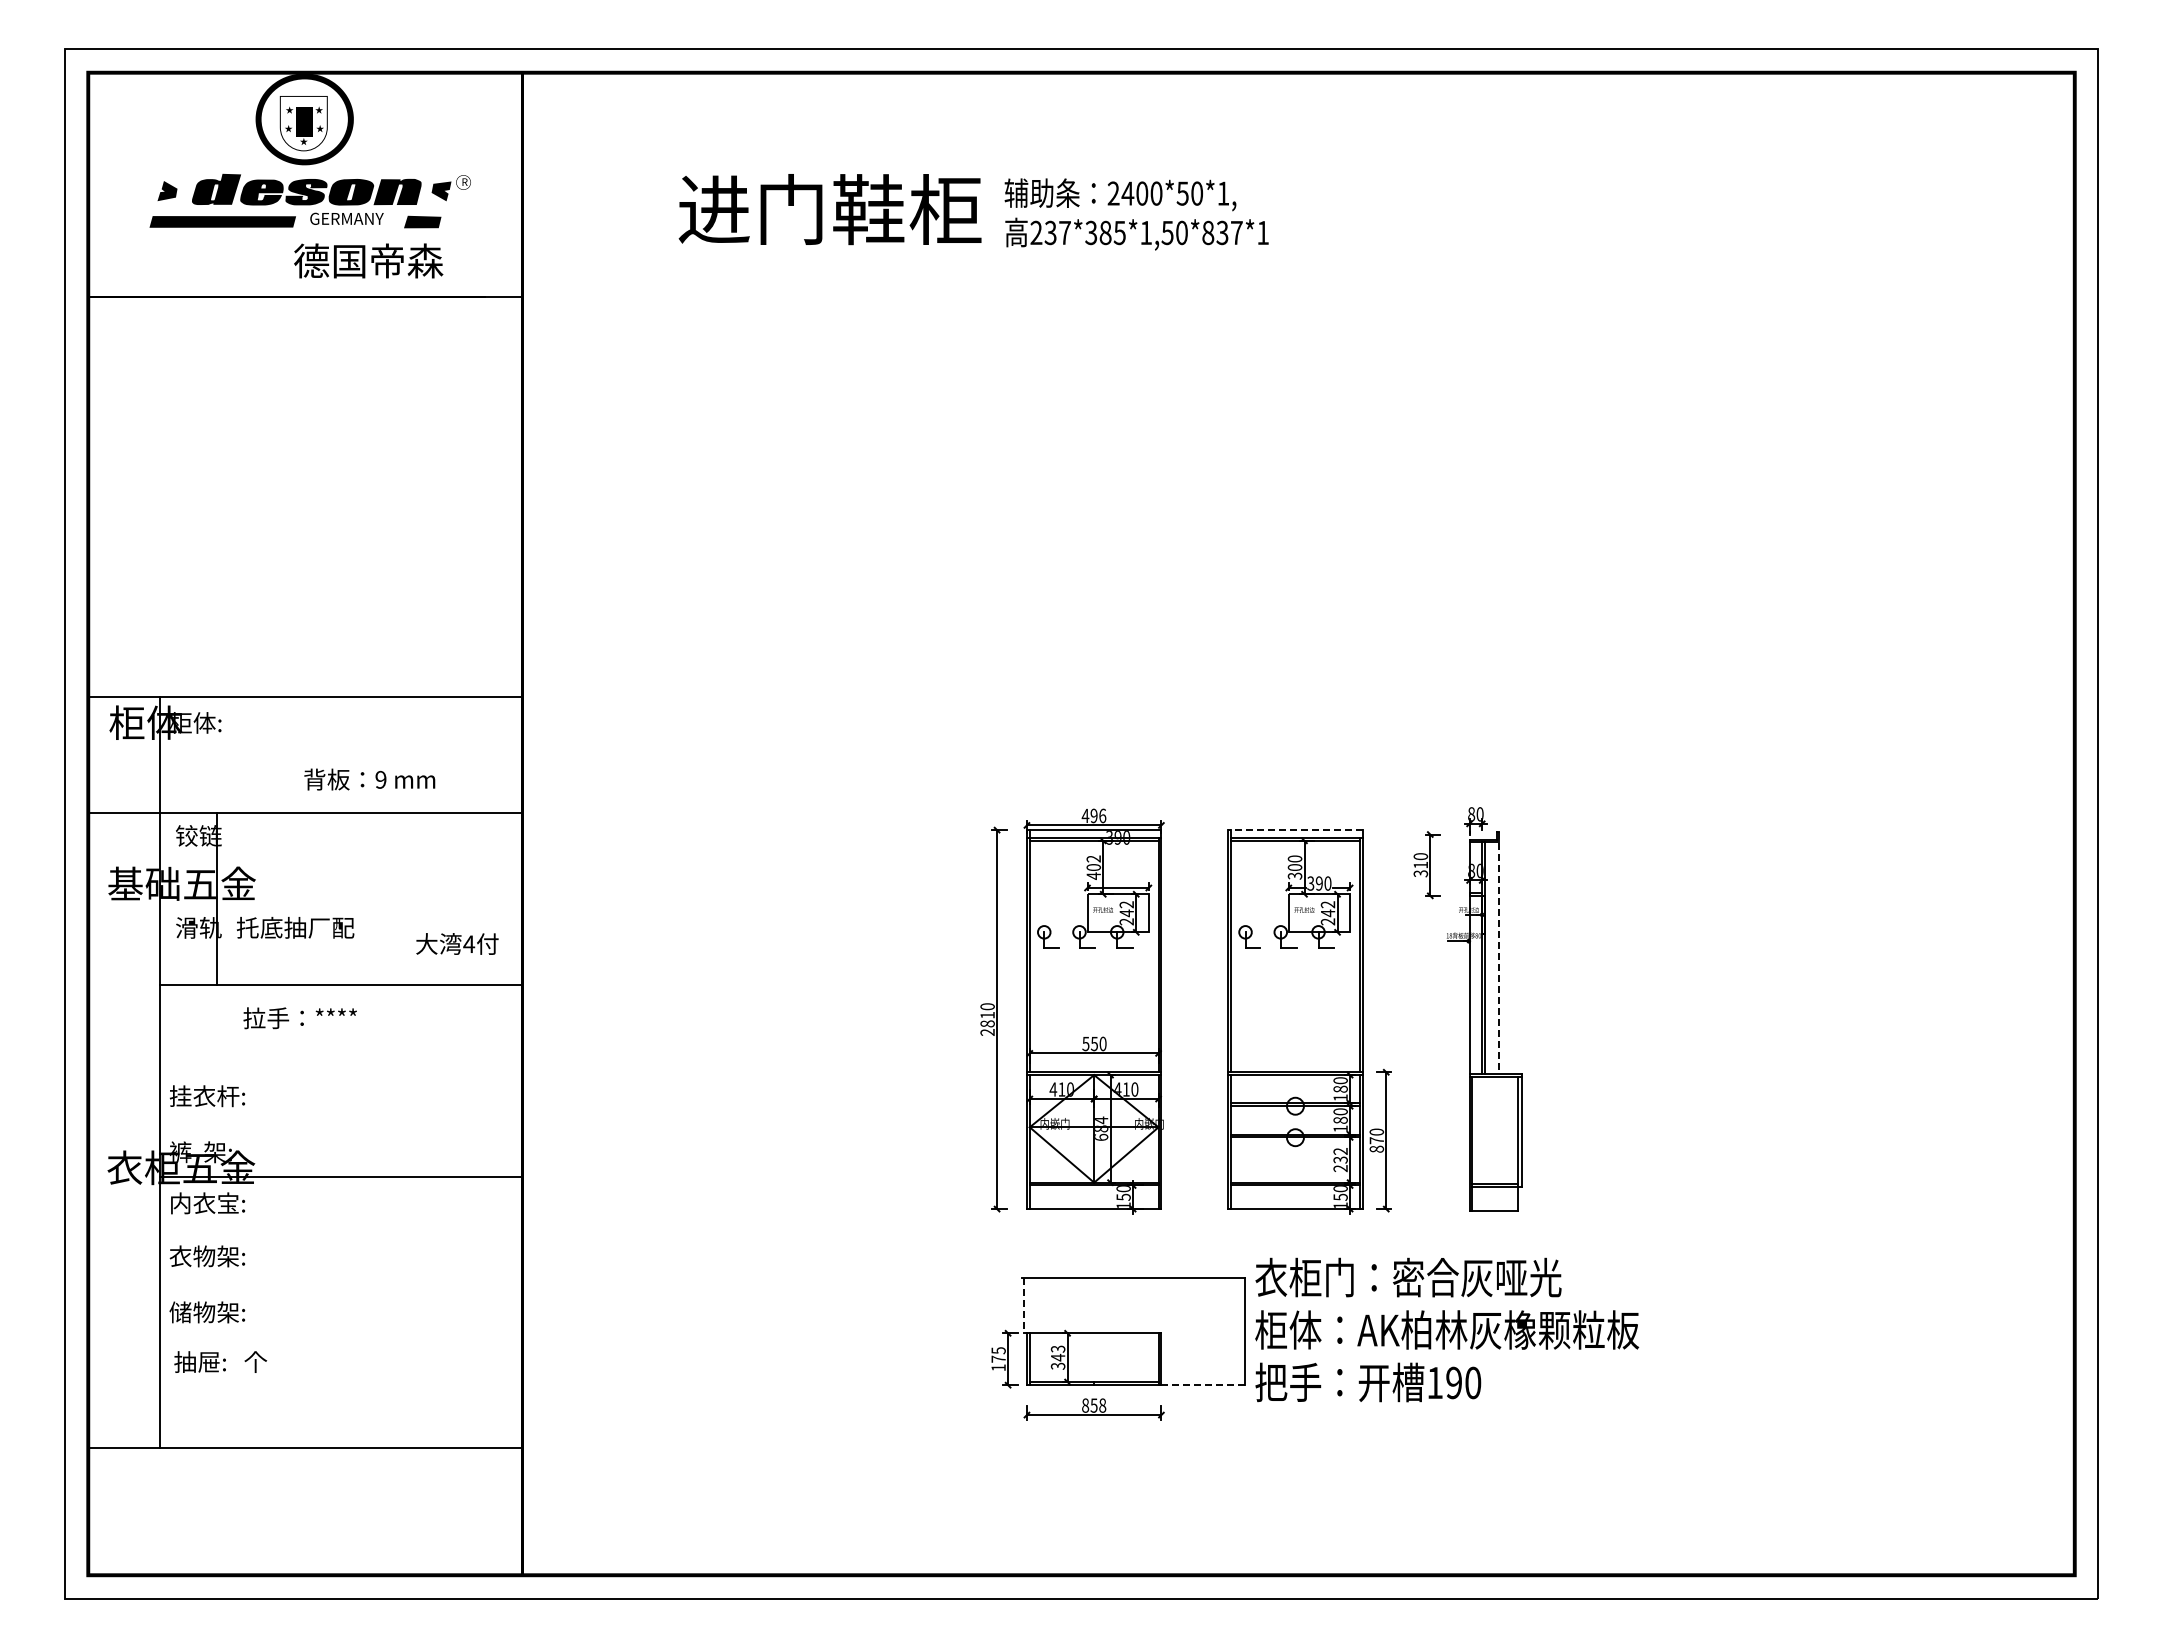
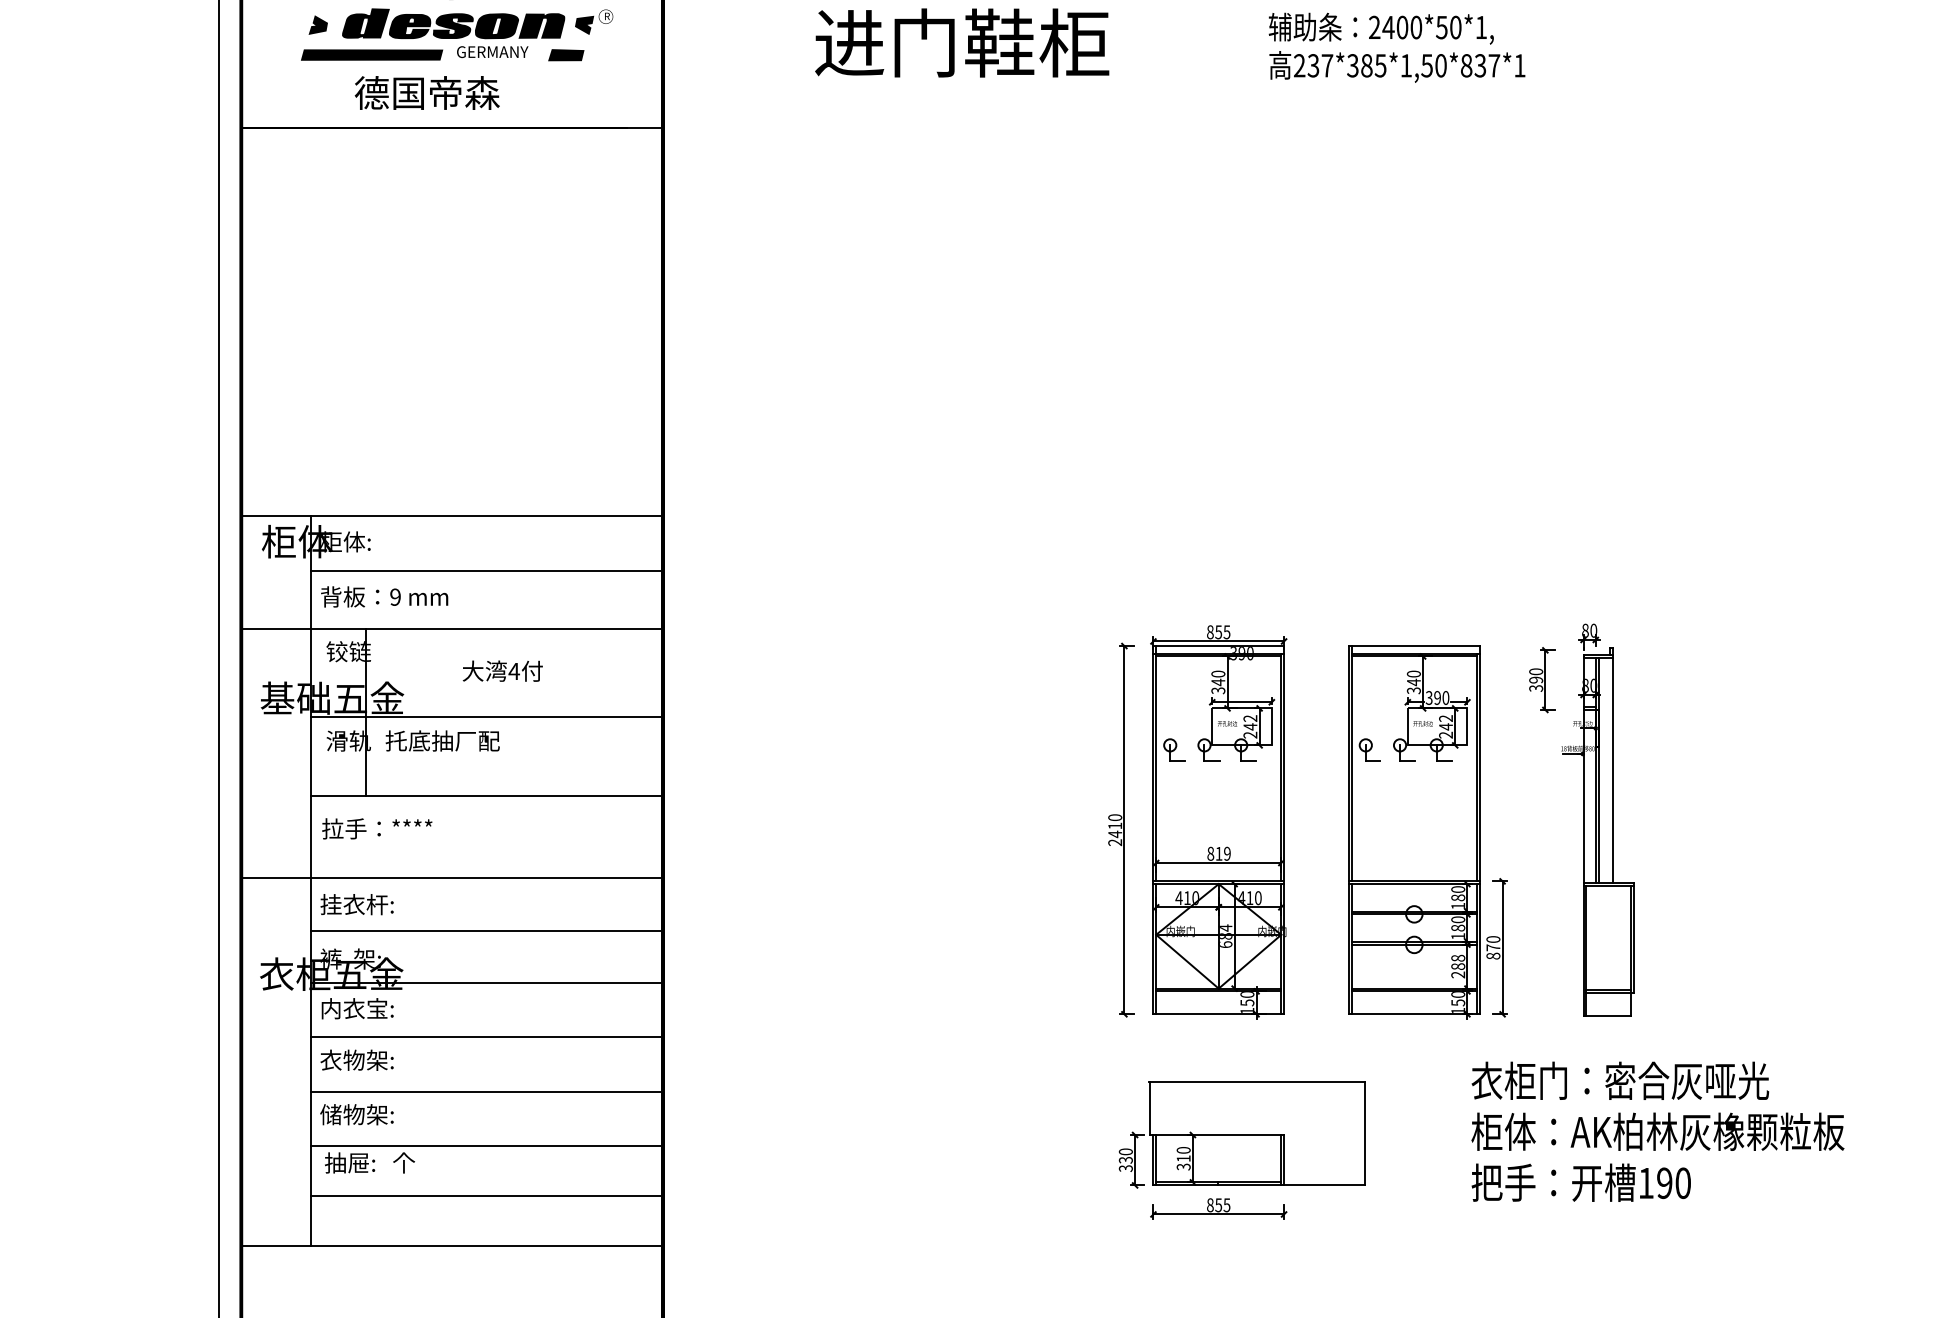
text: (1136, 214) -> (1396, 47), moved
text: (368, 260) -> (427, 92), moved
line: (340, 752) -> (486, 570), added
text: (369, 779) -> (384, 596), moved
text: (1093, 815) -> (1218, 631), 496 -> 855
line: (1294, 830) -> (1413, 646), dashed -> solid
text: (1420, 864) -> (1535, 679), 310 -> 390
text: (1093, 867) -> (1218, 682), 402 -> 340
text: (1294, 867) -> (1413, 682), 300 -> 340
line: (340, 903) -> (486, 717), added
text: (457, 943) -> (502, 670), moved
line: (1499, 953) -> (1612, 765), dashed -> solid
text: (299, 1018) -> (376, 829), moved
text: (987, 1023) -> (1115, 833), 2810 -> 2410
text: (1094, 1043) -> (1219, 853), 550 -> 819
line: (305, 1069) -> (452, 878), added
line: (340, 1123) -> (486, 931), added
text: (1340, 1155) -> (1458, 962), 232 -> 288
line: (340, 1231) -> (486, 1036), added
line: (340, 1288) -> (486, 1091), added
line: (1023, 1305) -> (1150, 1107), dashed -> solid
text: (1447, 1329) -> (1658, 1131), moved
line: (340, 1344) -> (486, 1145), added
text: (1058, 1353) -> (1184, 1154), 343 -> 310
text: (998, 1359) -> (1125, 1160), 175 -> 330
line: (1203, 1385) -> (1324, 1185), dashed -> solid
line: (340, 1396) -> (486, 1196), added
text: (1102, 1405) -> (1226, 1205), 858 -> 855

